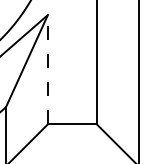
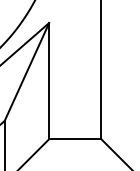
line: (47, 69) -> (48, 80), dashed -> solid

